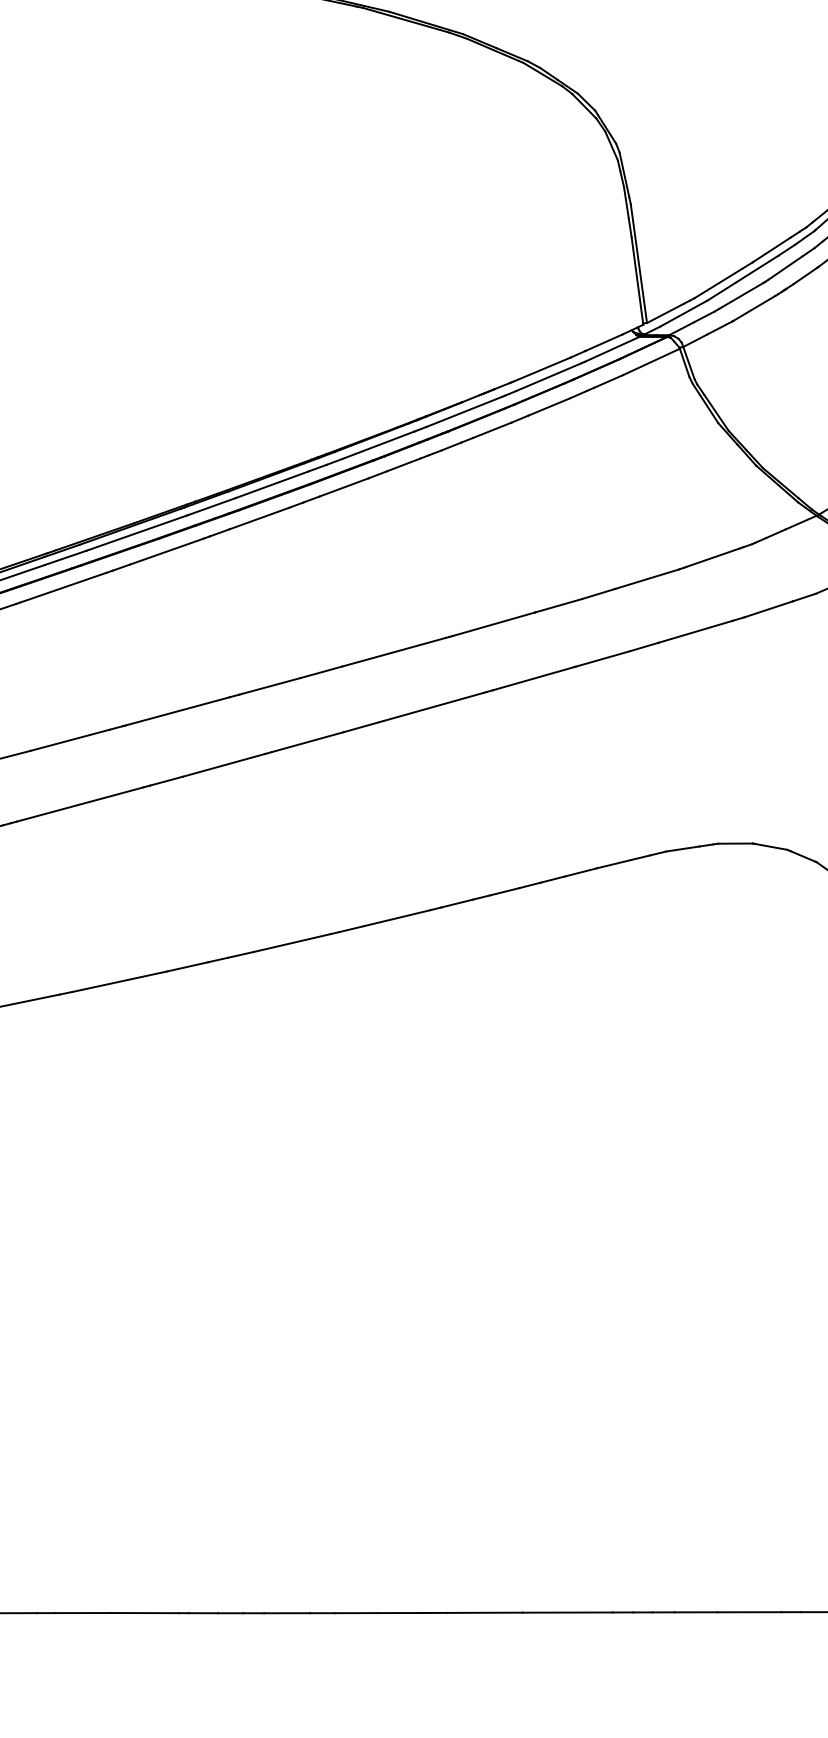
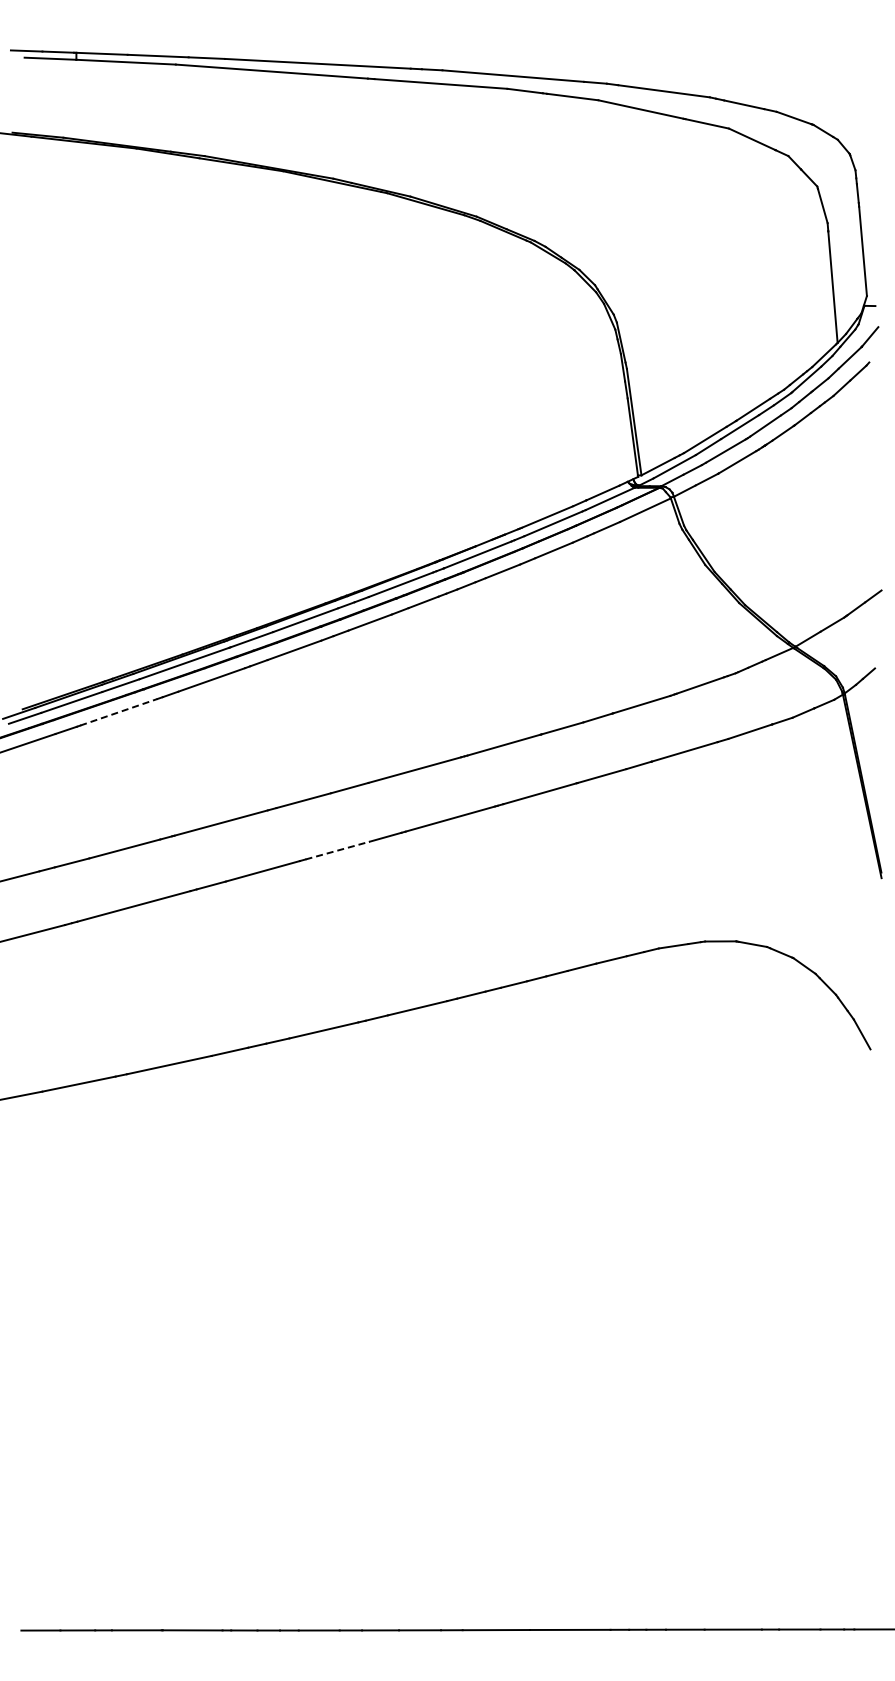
line: (62, 587) -> (118, 712), solid -> dashed
line: (308, 742) -> (338, 850), solid -> dashed

